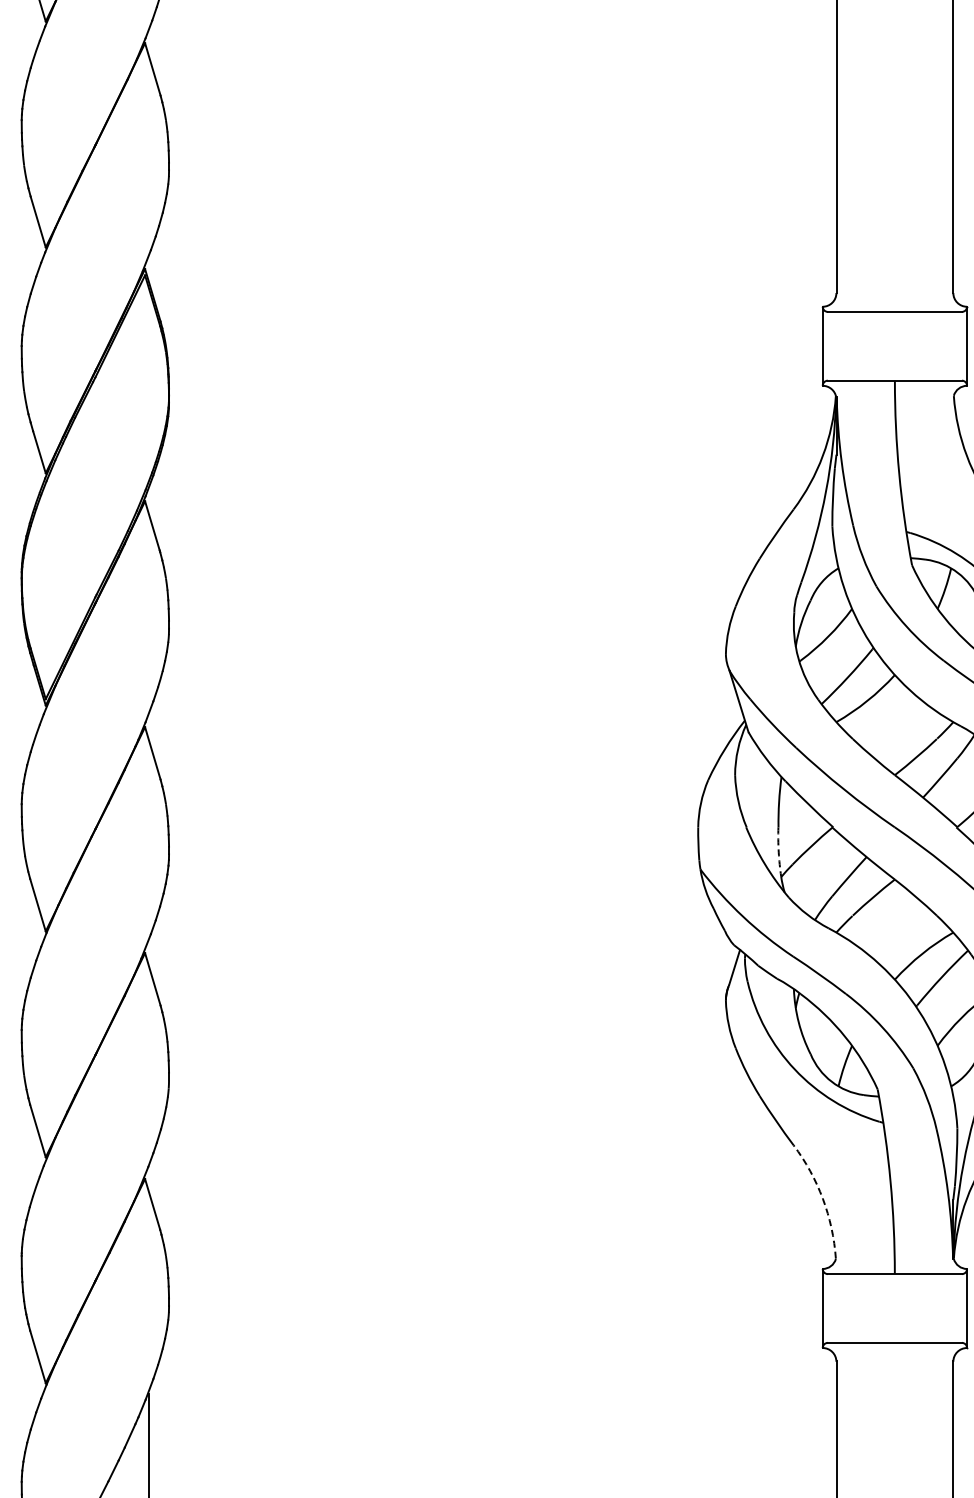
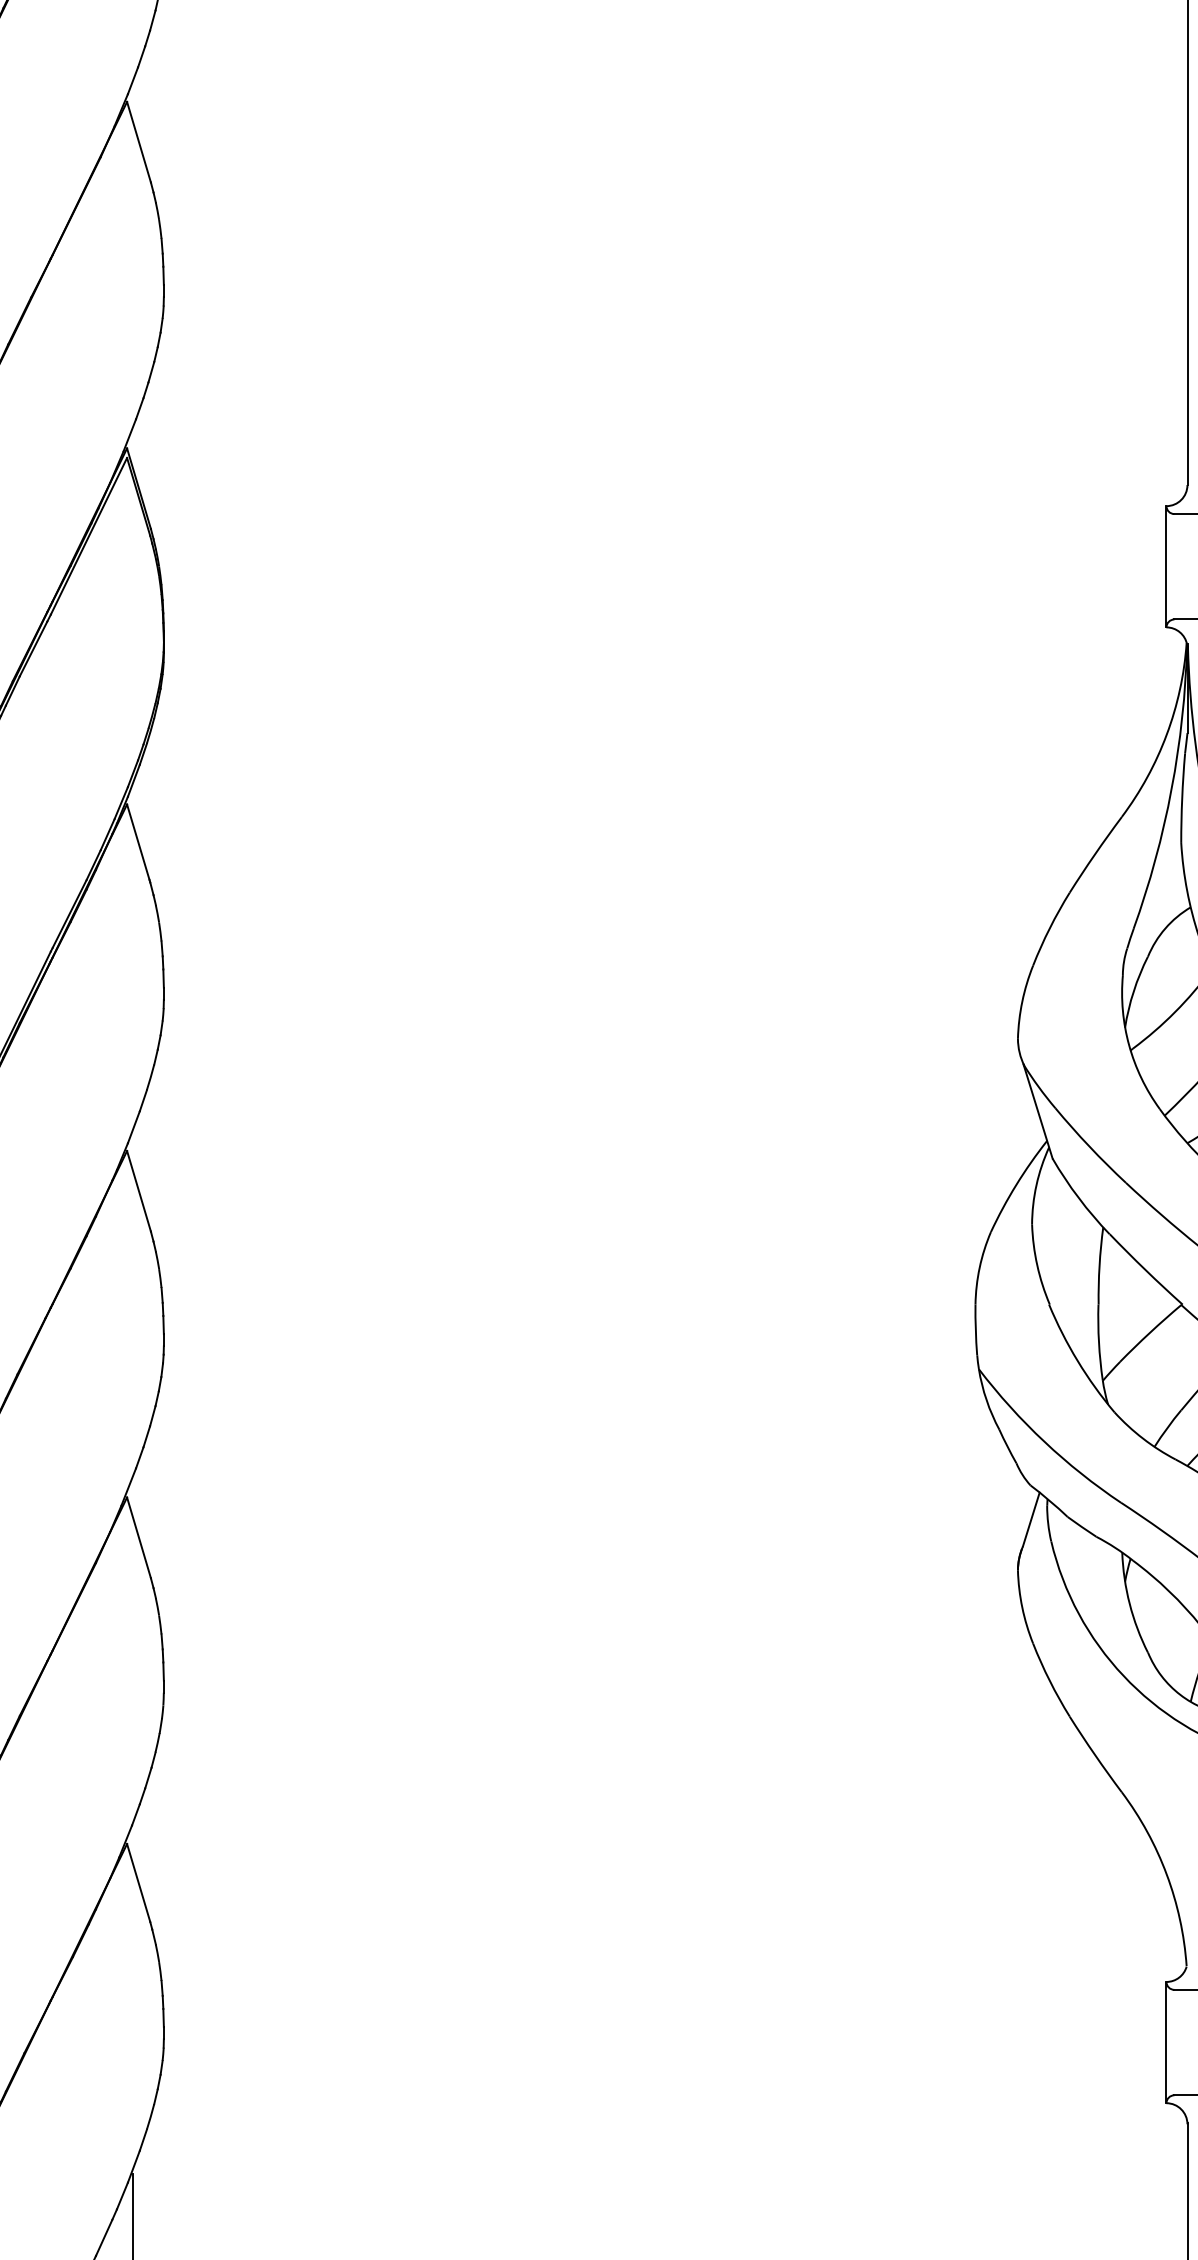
arc: (778, 852) -> (1098, 1343), dashed -> solid
arc: (822, 1198) -> (1166, 1873), dashed -> solid

